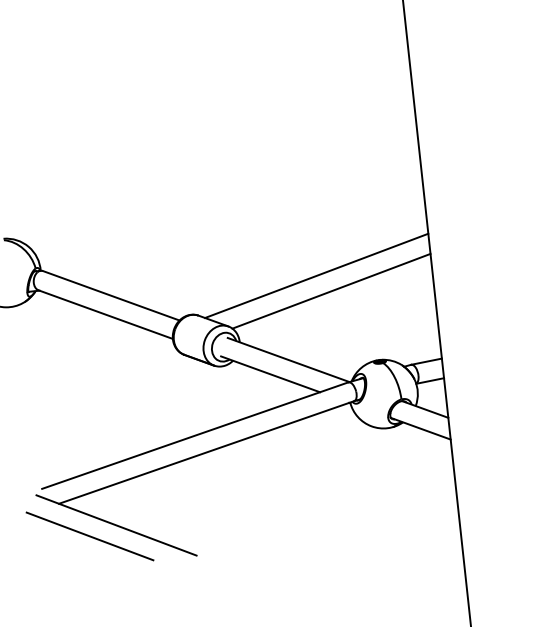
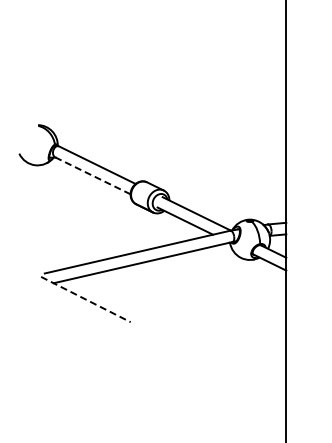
line: (316, 275) -> (218, 166), removed
line: (332, 291) -> (226, 176), removed
line: (104, 314) -> (92, 175), solid -> dashed
line: (117, 525) -> (86, 299), solid -> dashed
line: (89, 536) -> (69, 304), removed

